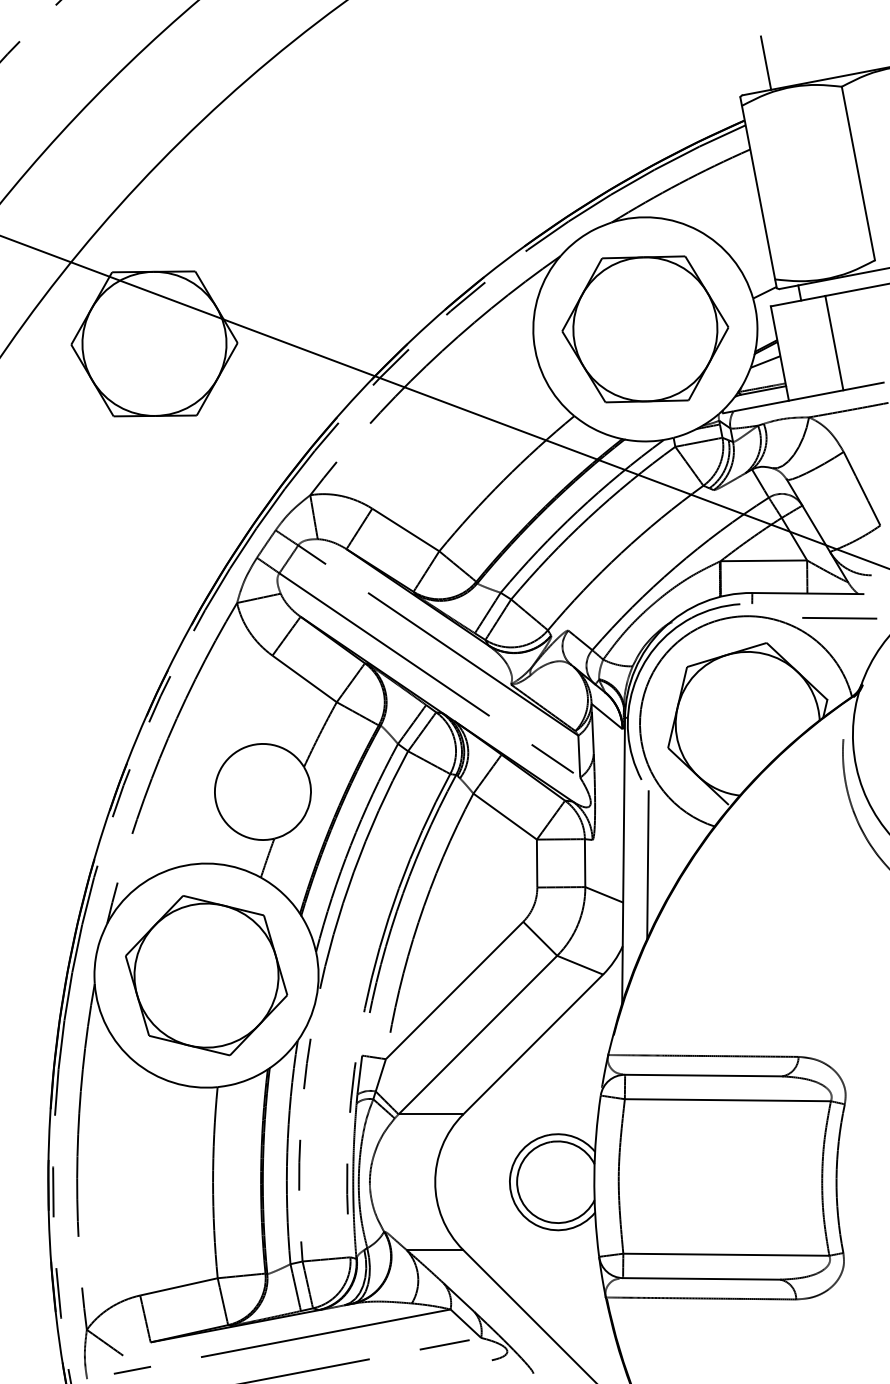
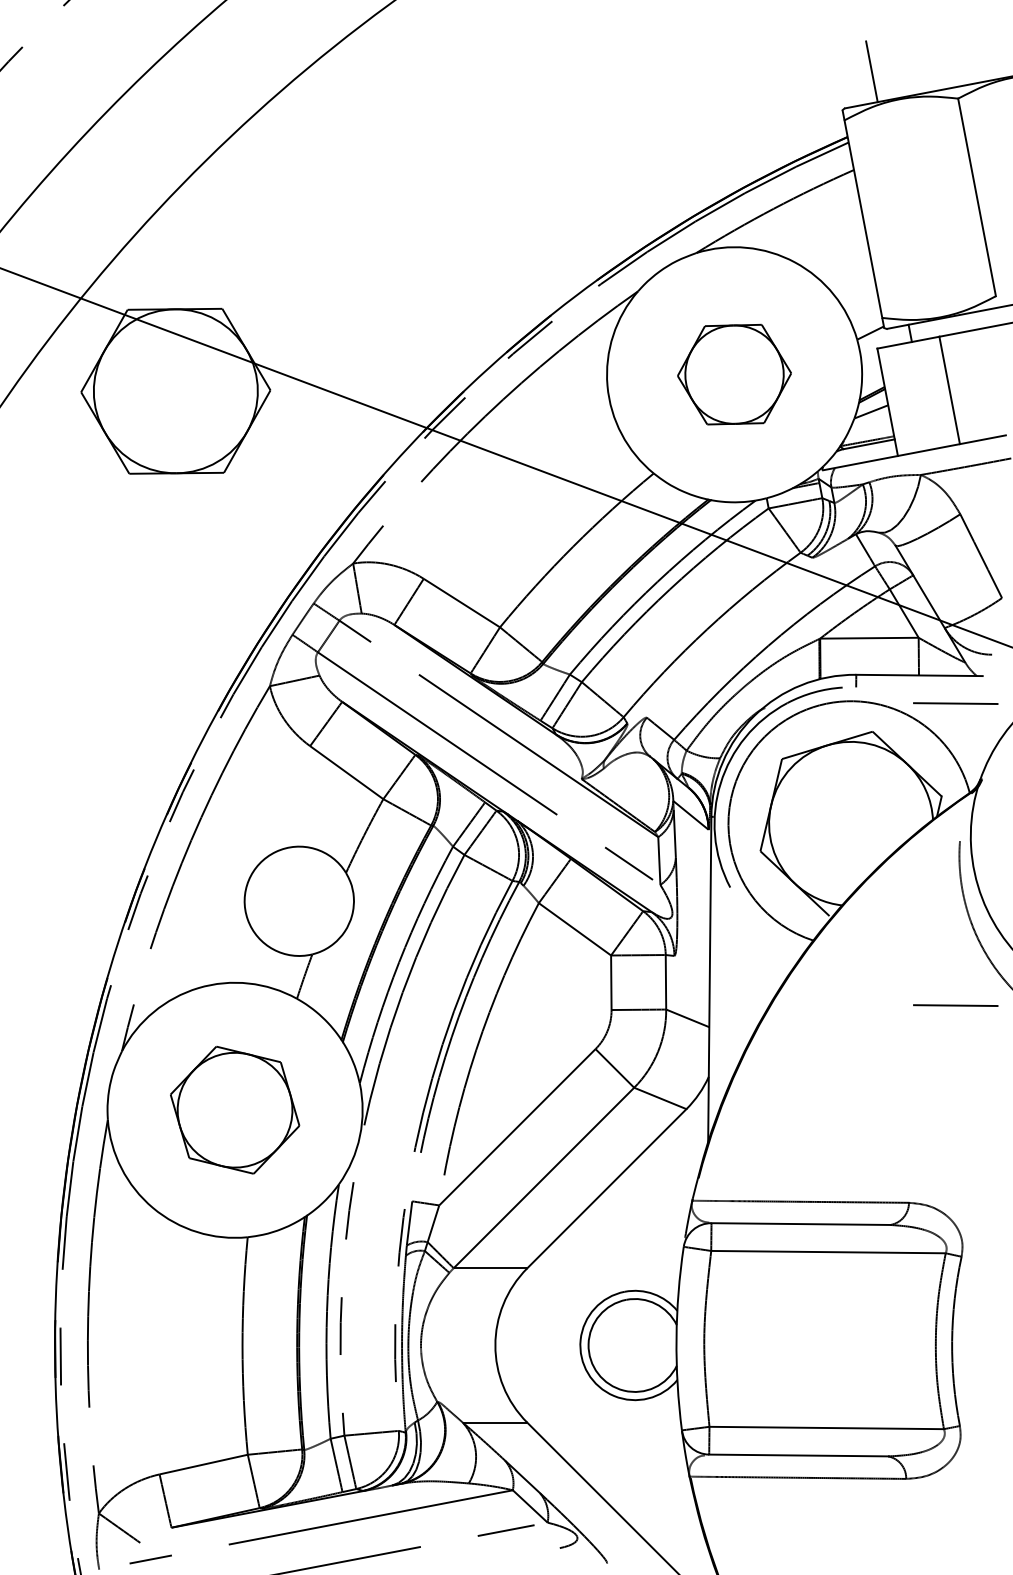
part: (645, 329) -> (734, 374), size x0.6
line: (647, 865) -> (737, 984), removed
line: (839, 883) -> (955, 1005), added
part: (206, 974) -> (234, 1109), size x0.7

